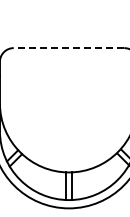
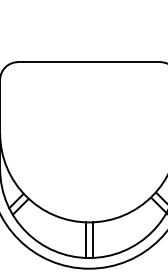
line: (68, 48) -> (88, 62), dashed -> solid

